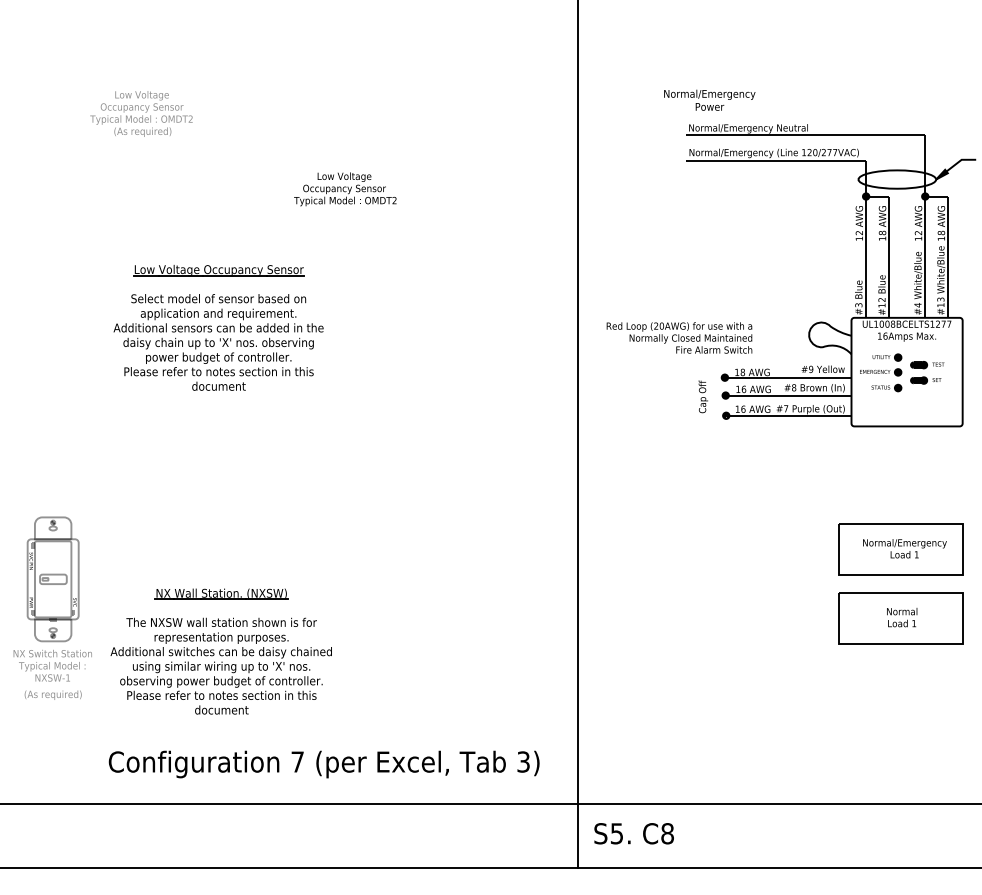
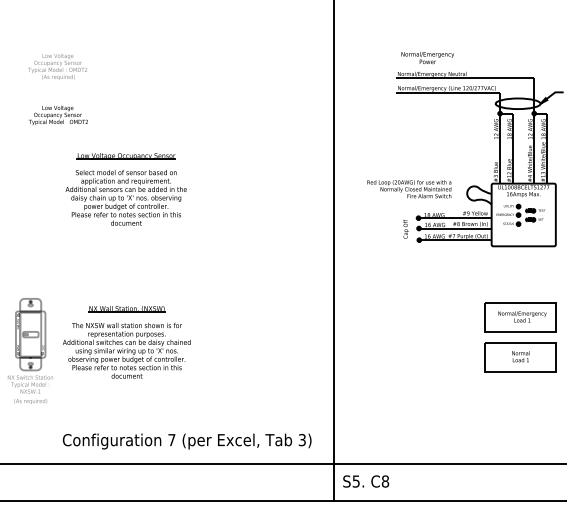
text: (709, 101) -> (427, 58), moved
text: (141, 113) -> (57, 66), moved
text: (345, 189) -> (58, 115), moved
text: (679, 338) -> (409, 189), moved
part: (220, 651) -> (126, 342), moved

